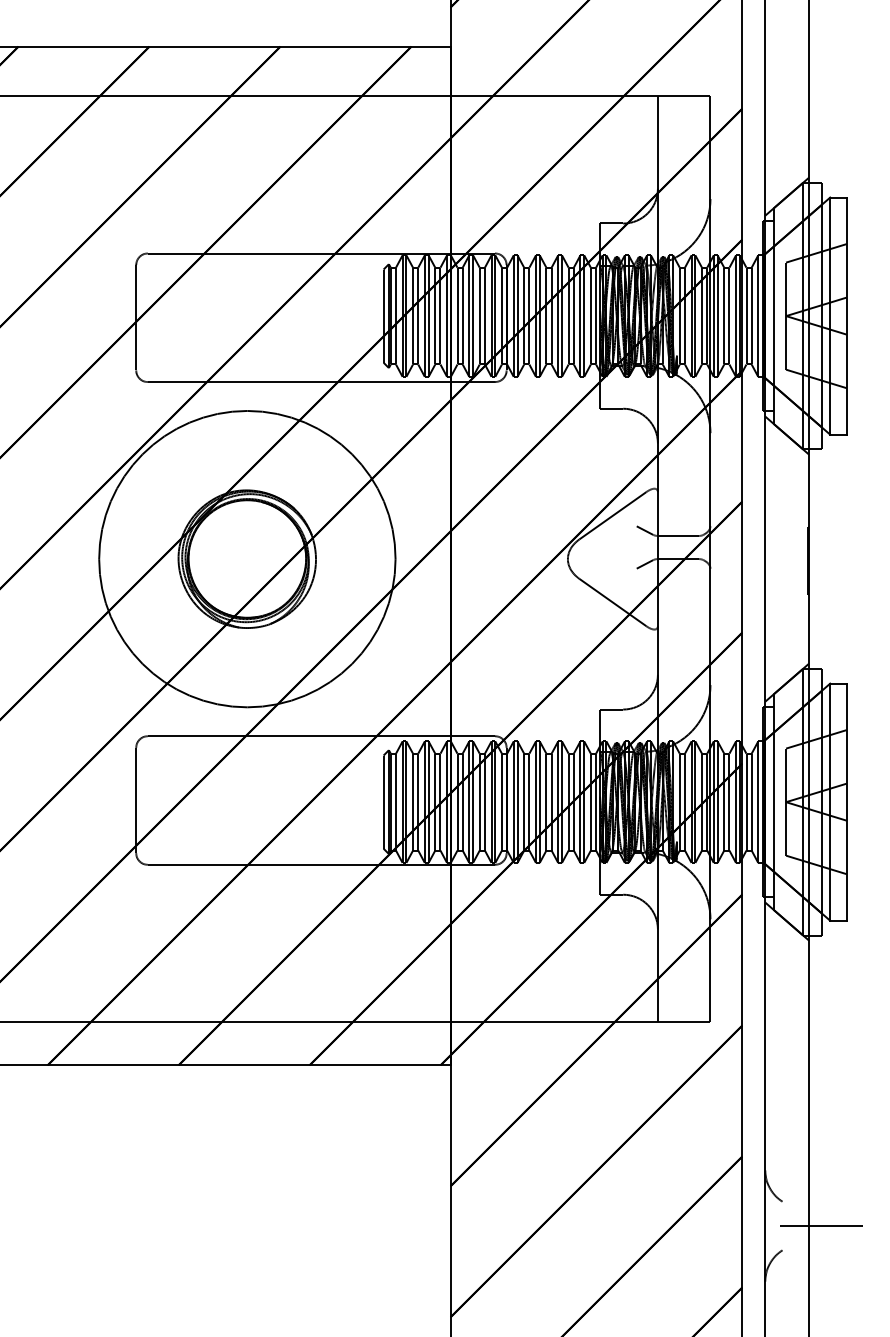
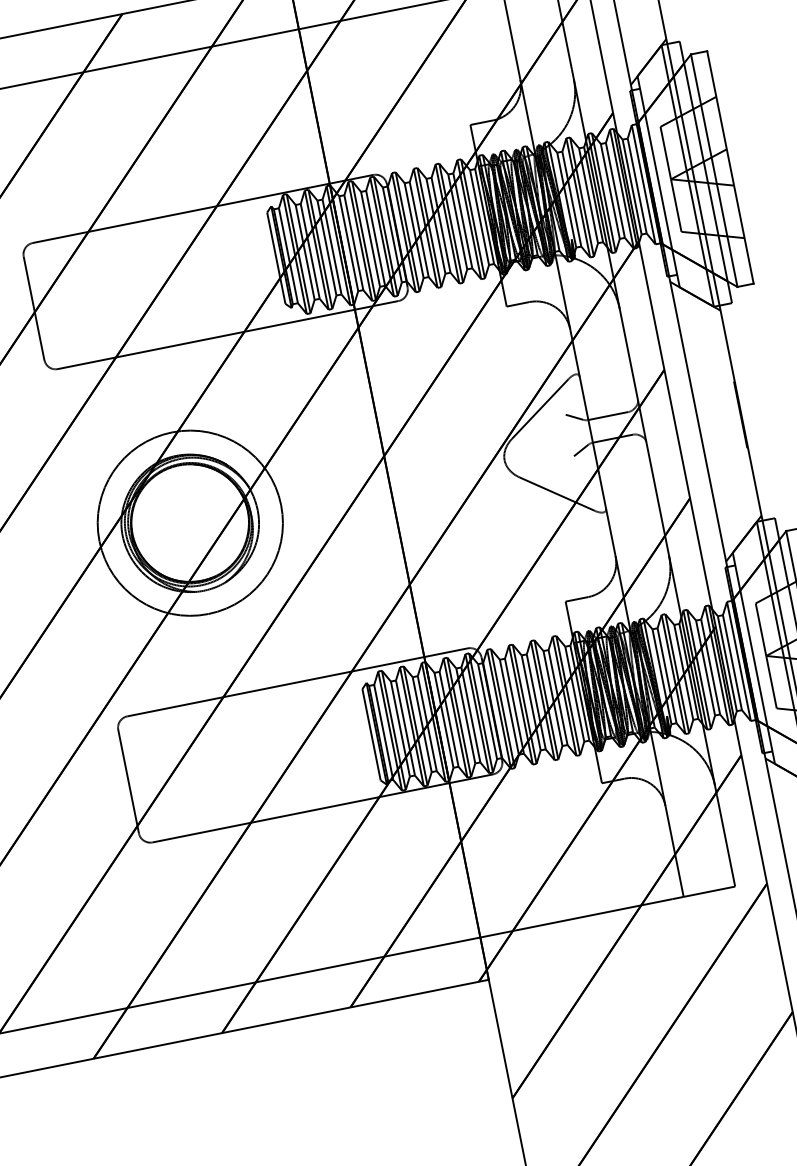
circle: (247, 558) -> (190, 522), size x0.62

